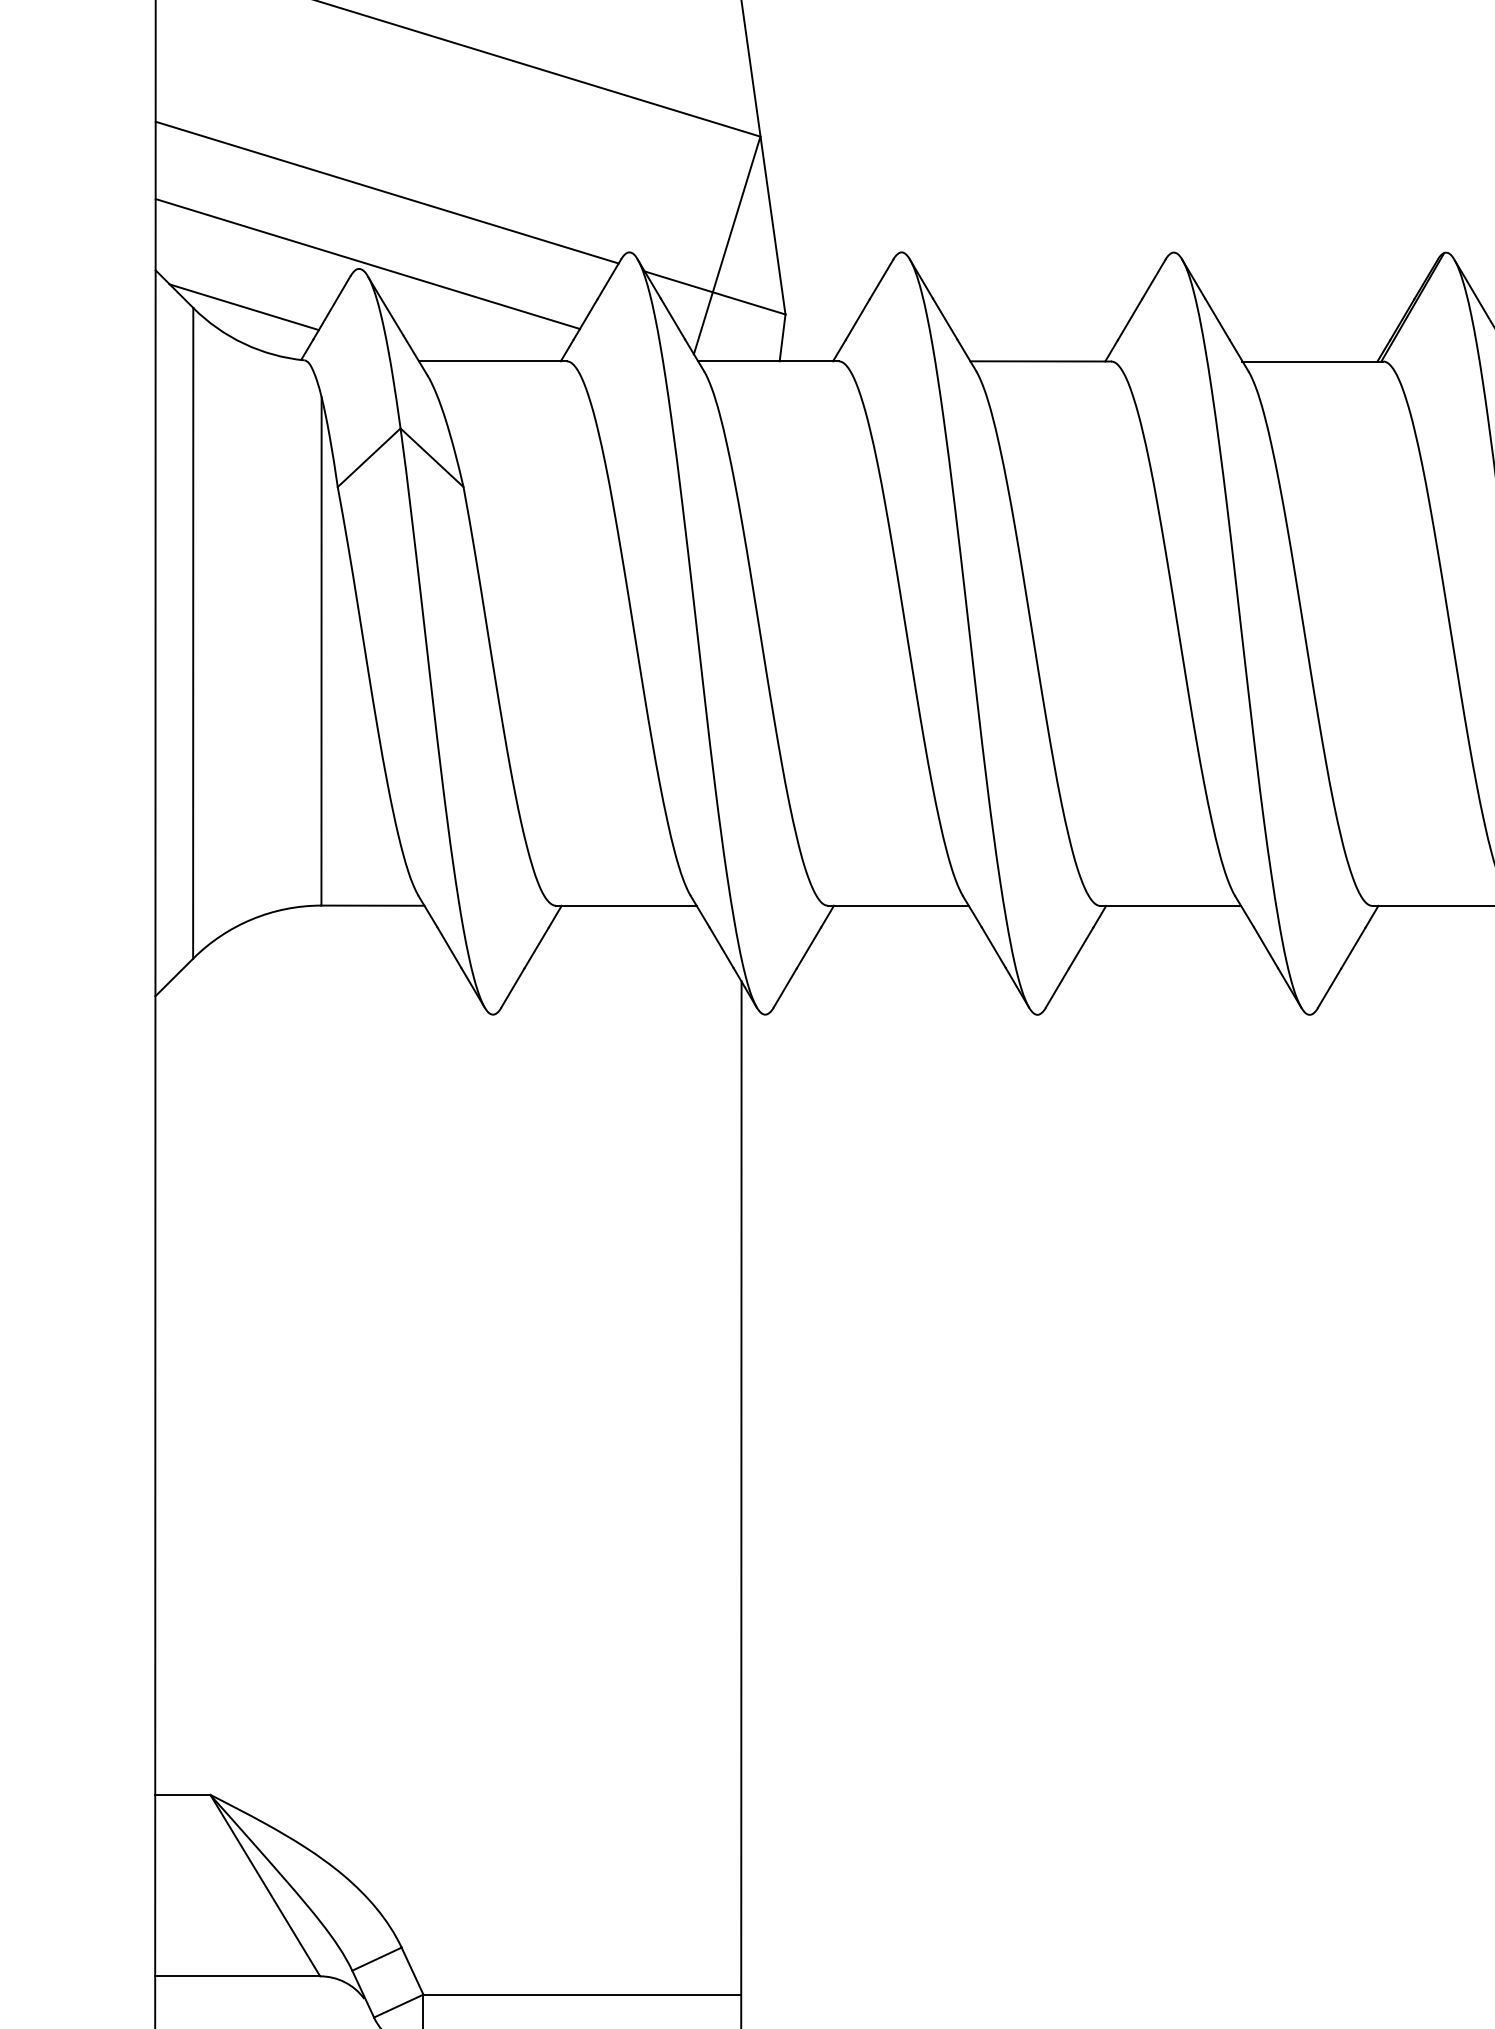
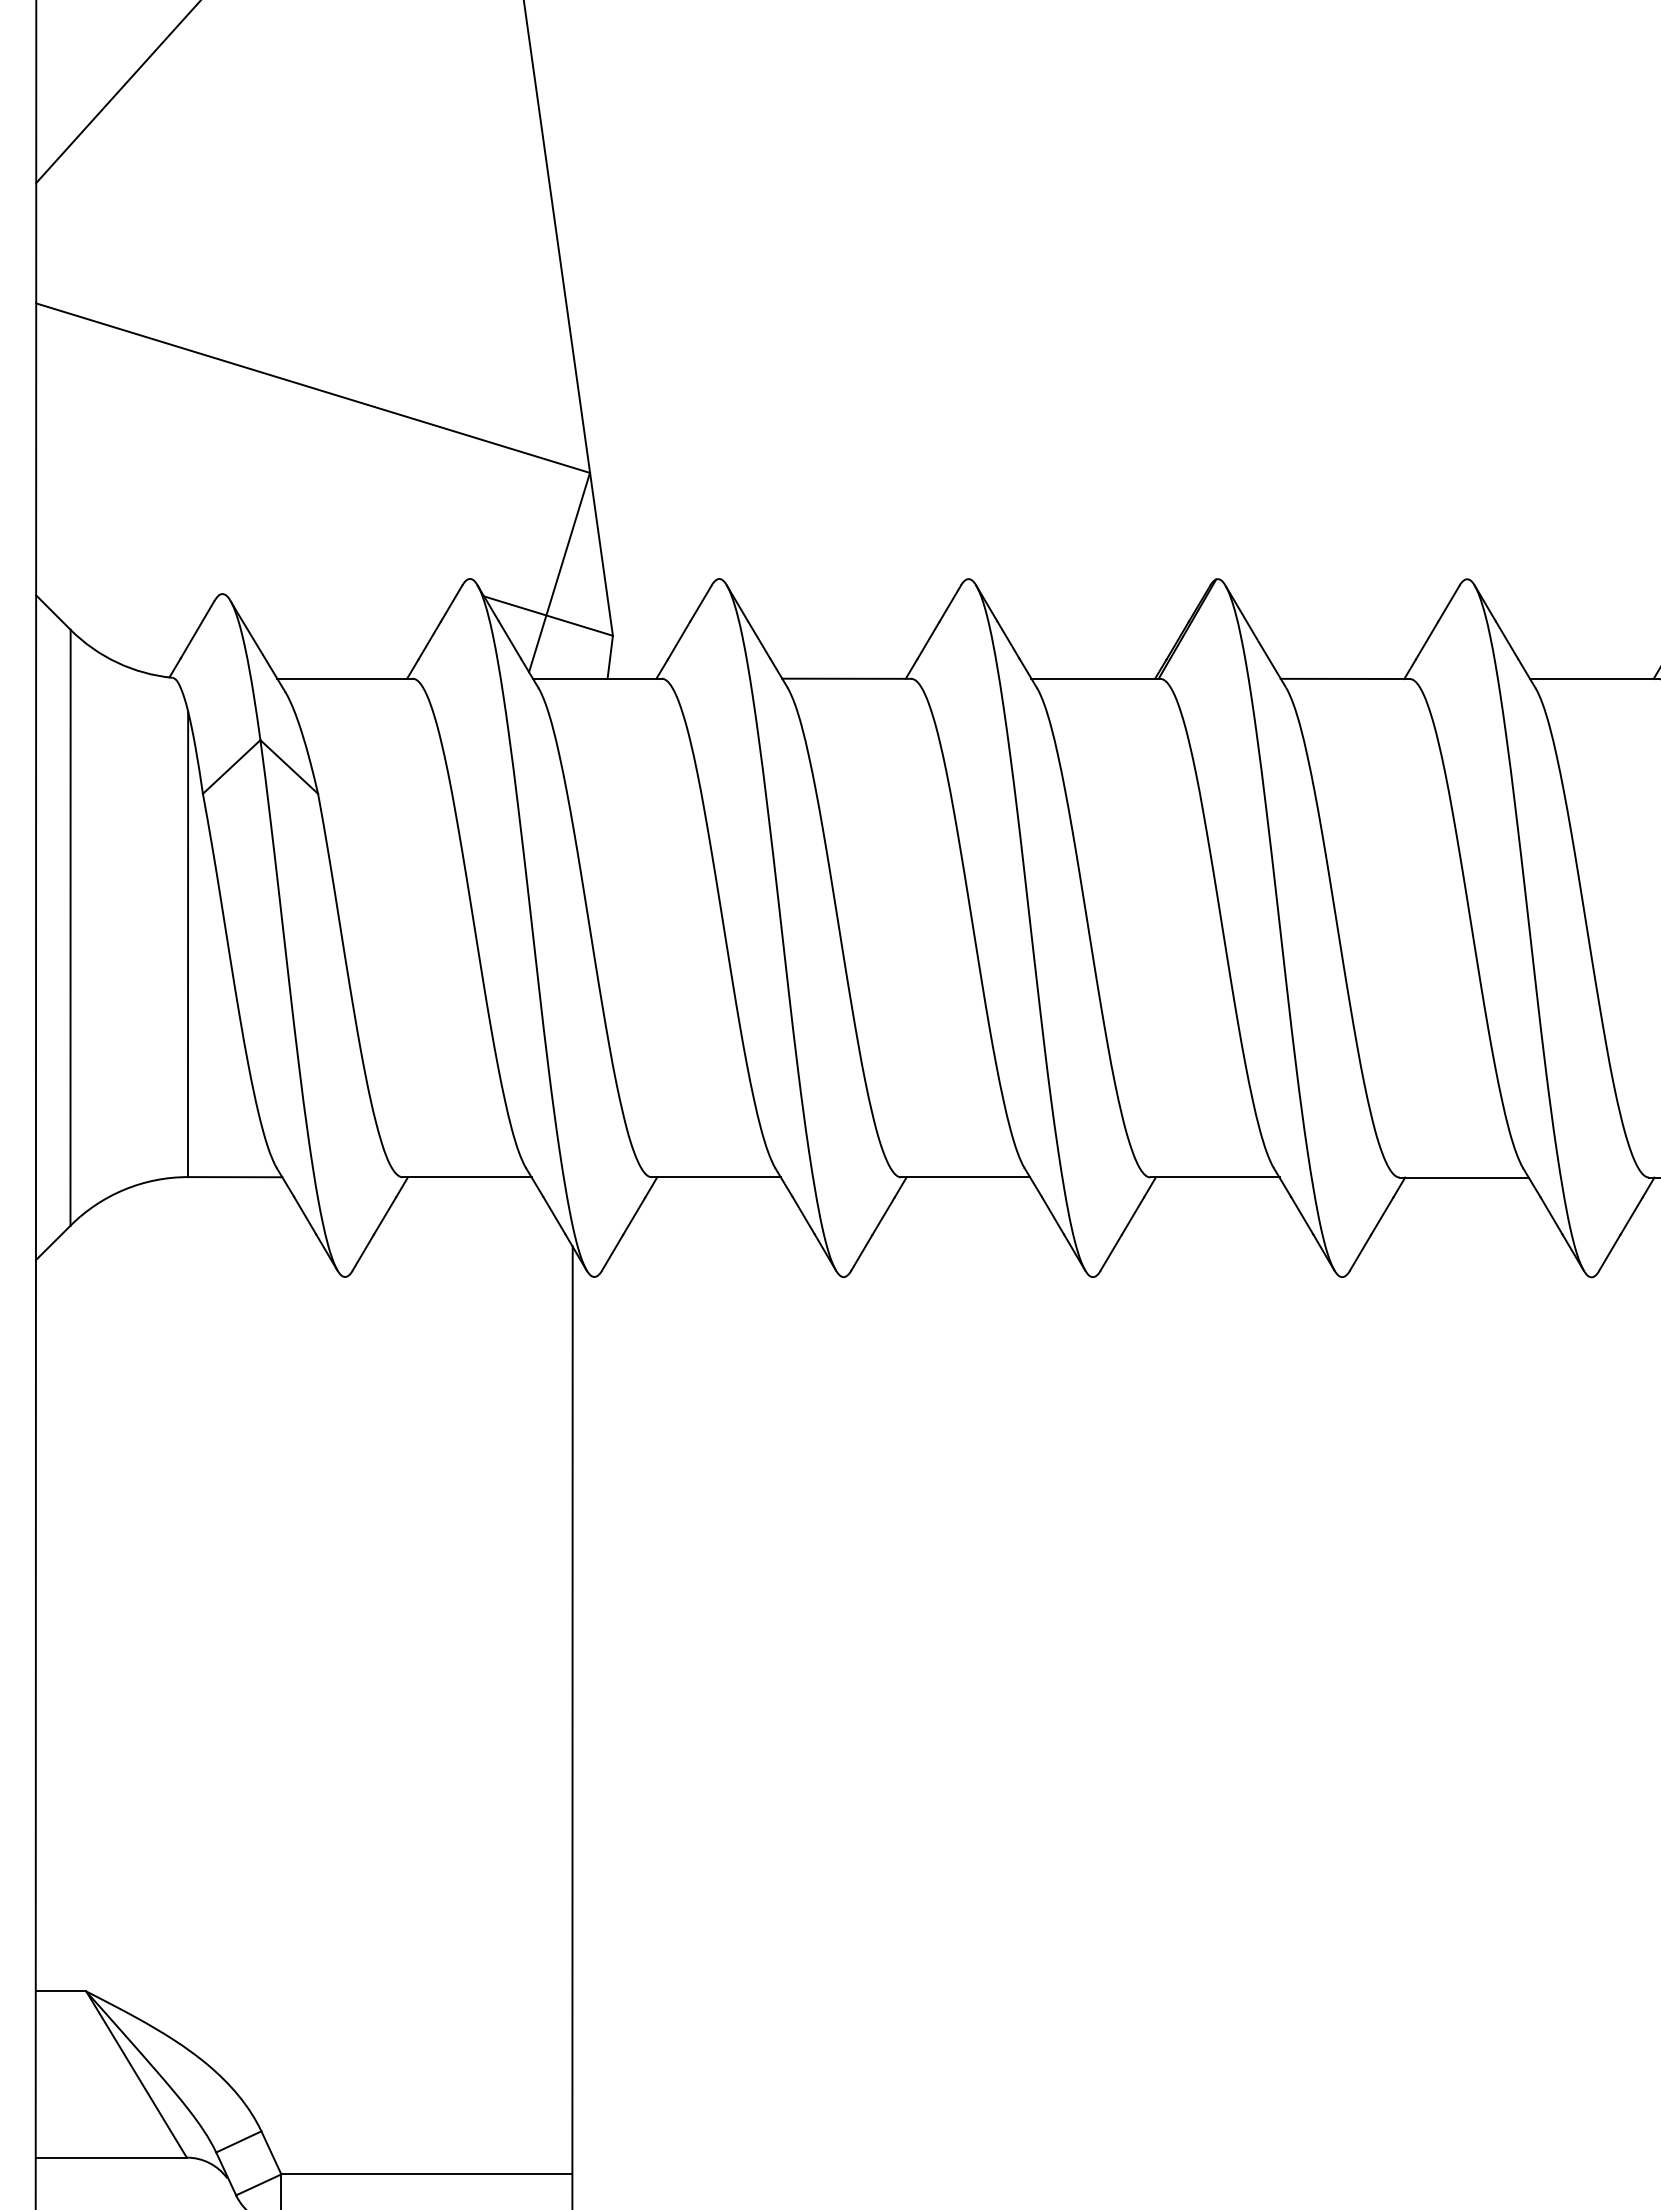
line: (387, 192) -> (248, 524), removed
line: (367, 263) -> (230, 589), removed
line: (243, 307) -> (116, 629), removed

